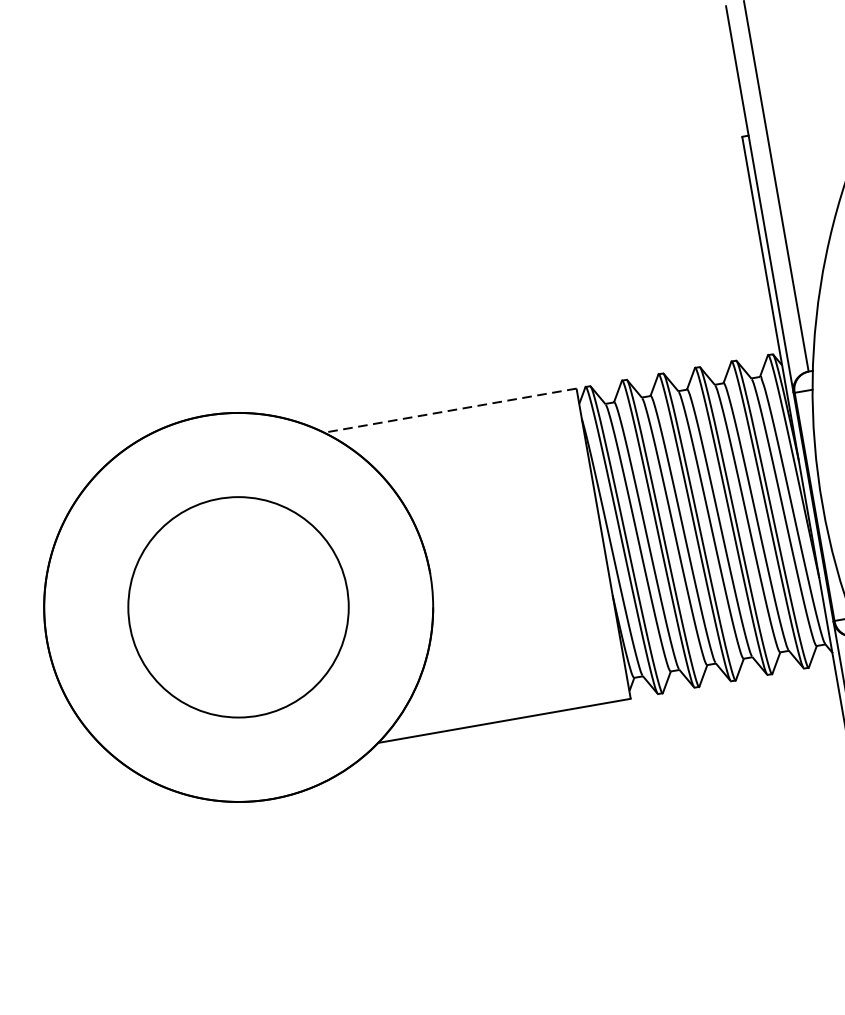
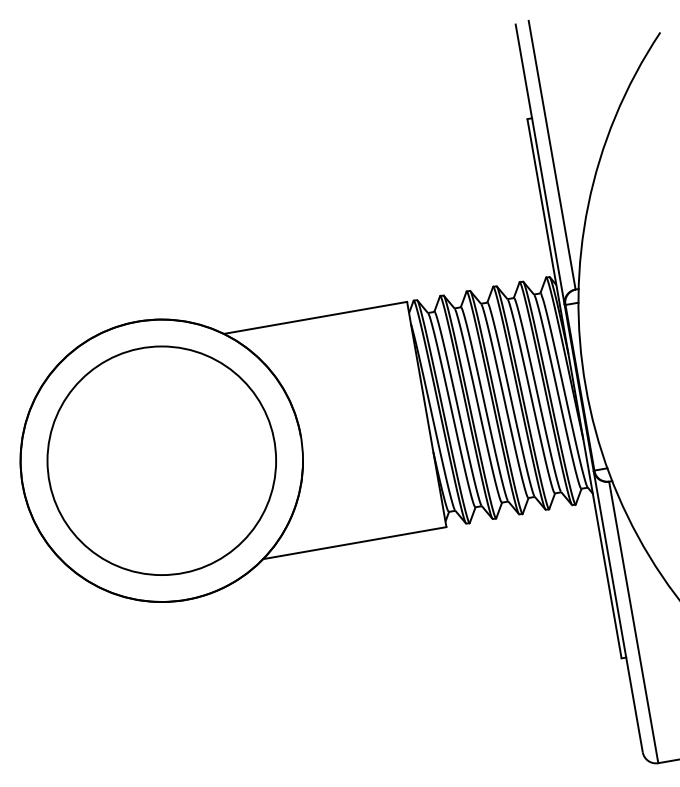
line: (448, 411) -> (314, 318), dashed -> solid
circle: (238, 607) -> (161, 460), size x1.43

